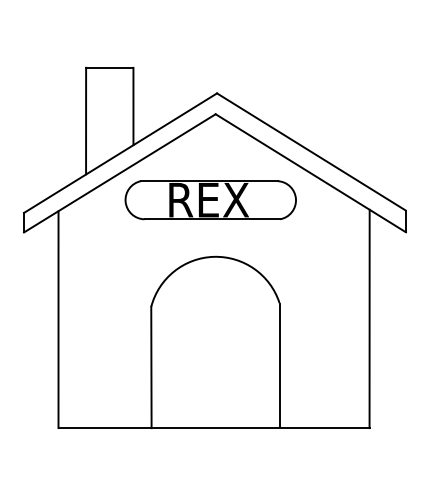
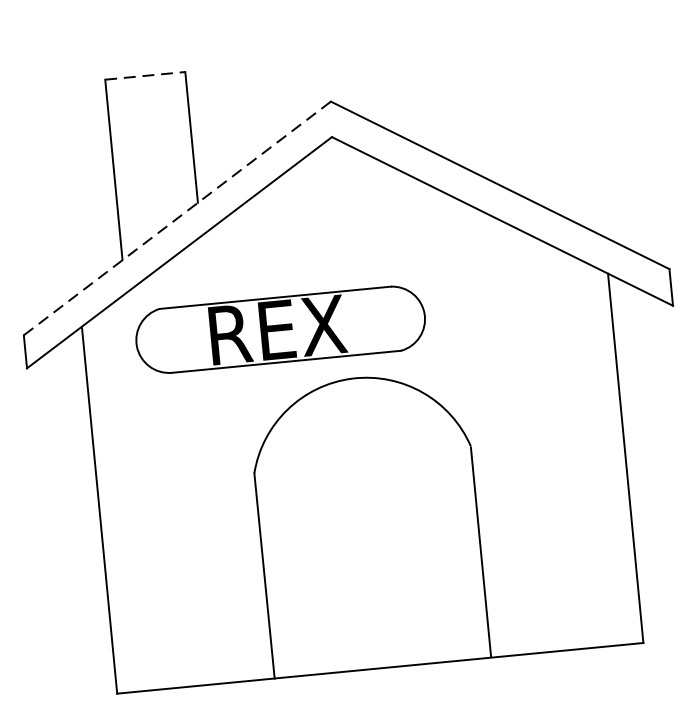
line: (109, 67) -> (144, 75), solid -> dashed
line: (120, 153) -> (177, 219), solid -> dashed
part: (210, 200) -> (280, 330), moved

